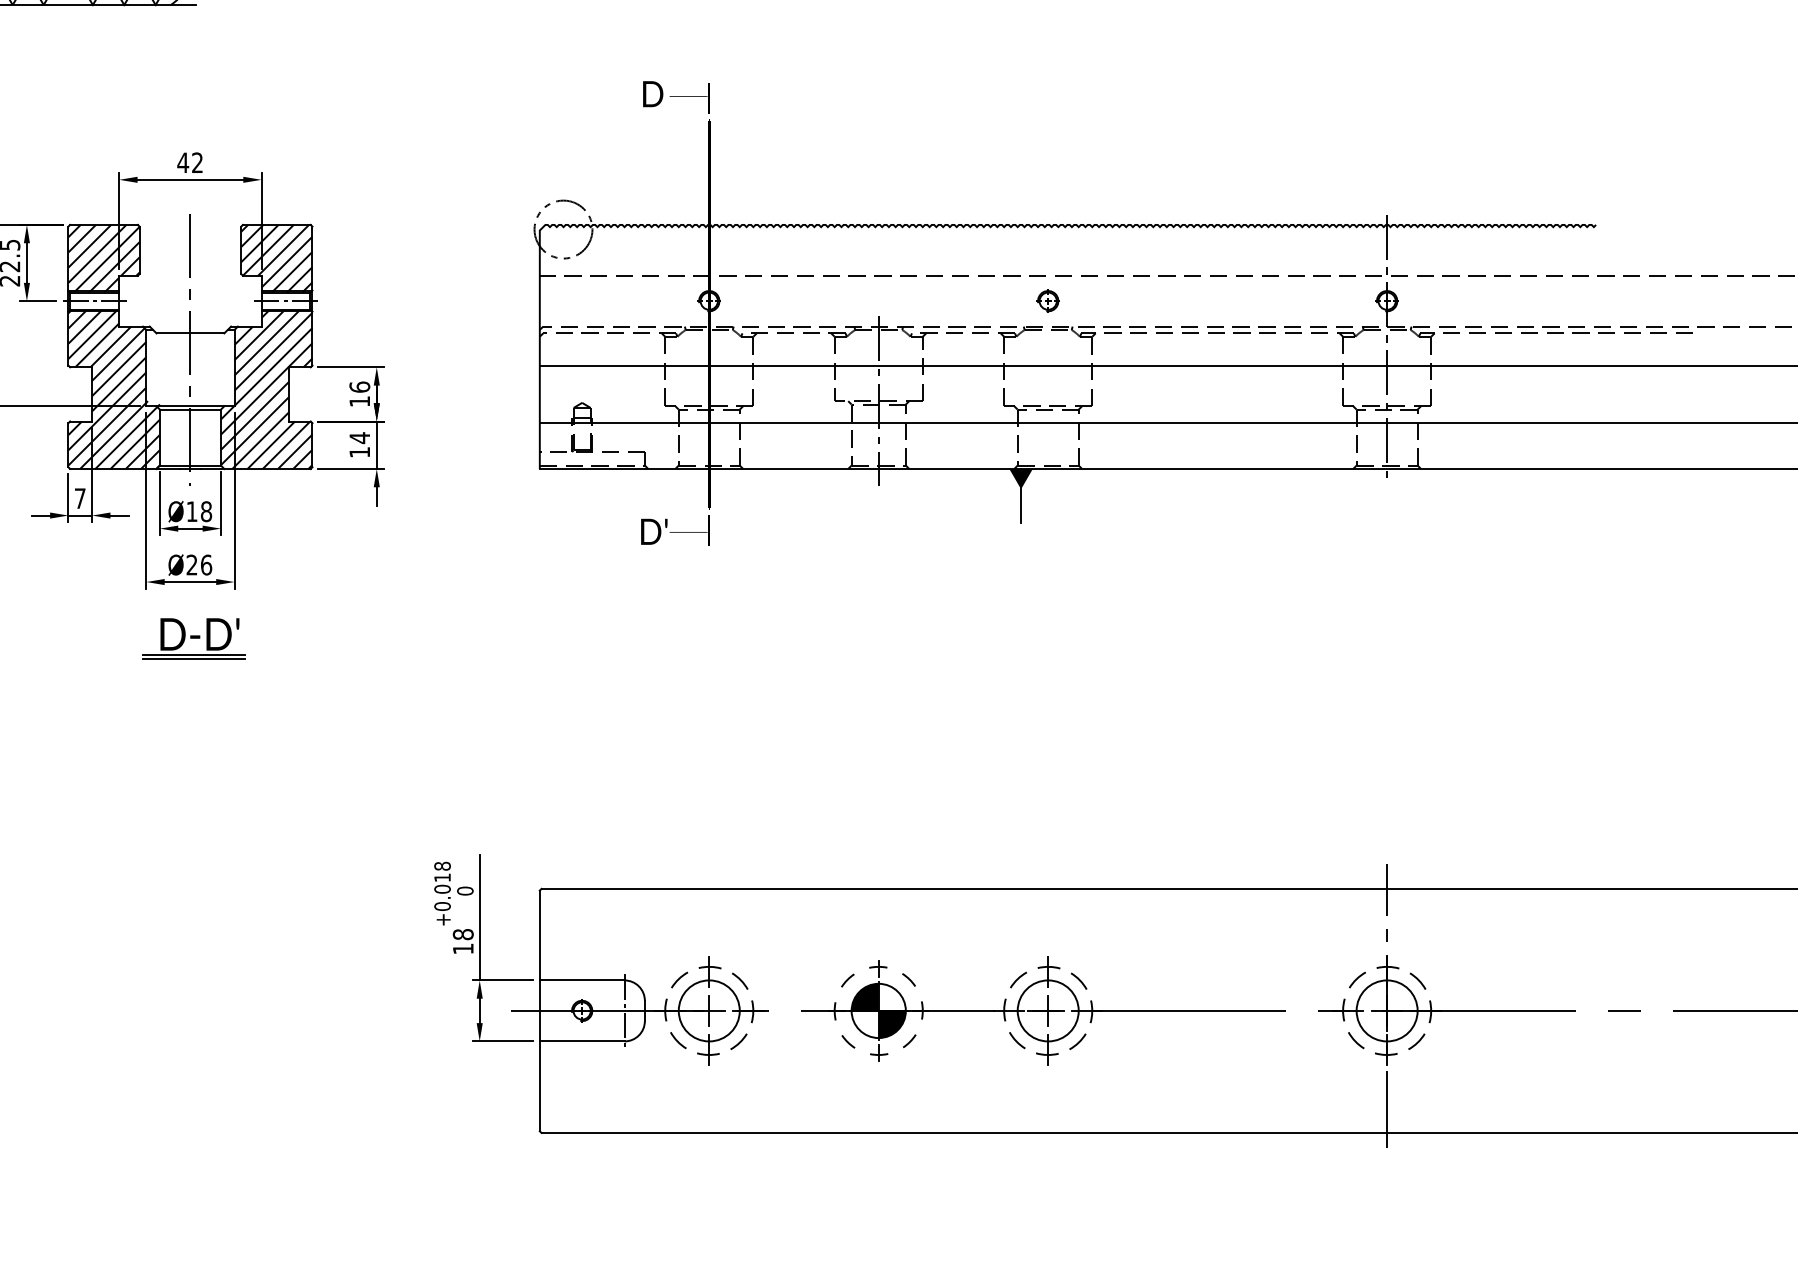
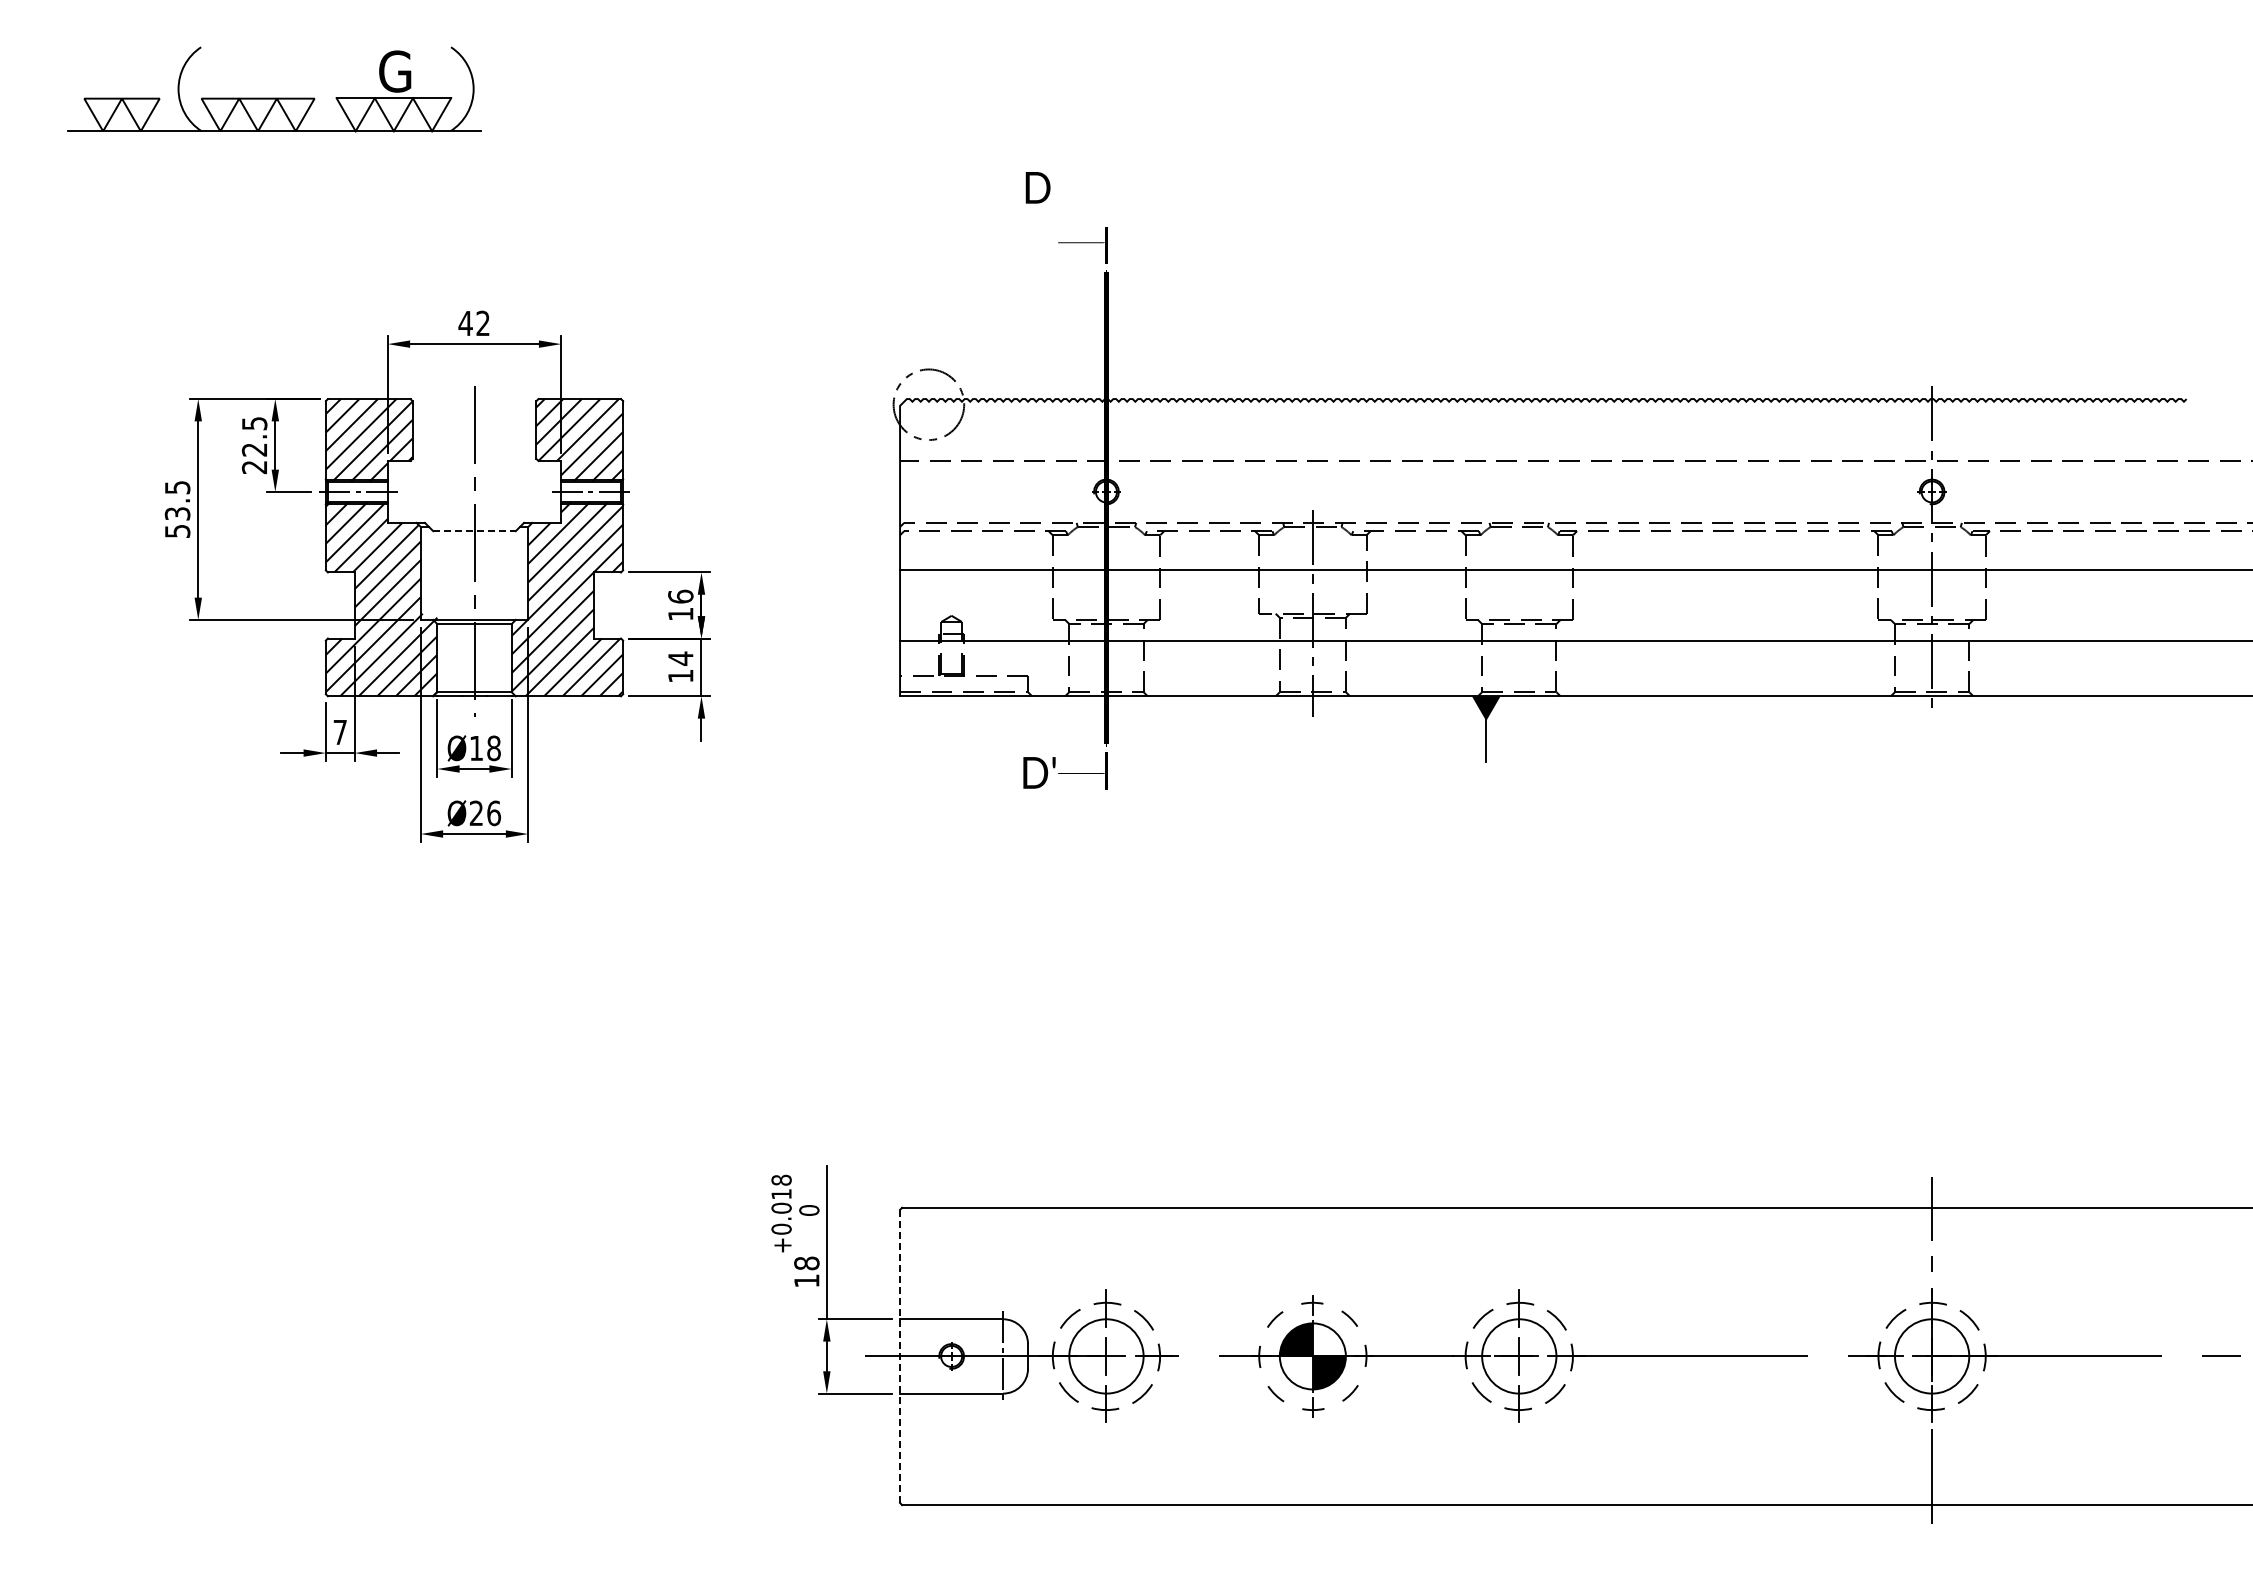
text: (652, 93) -> (1037, 187), moved
part: (1047, 300) -> (1518, 491), removed
line: (191, 333) -> (475, 531), solid -> dashed
part: (194, 638) -> (479, 902), removed
line: (540, 1010) -> (900, 1356), solid -> dashed

